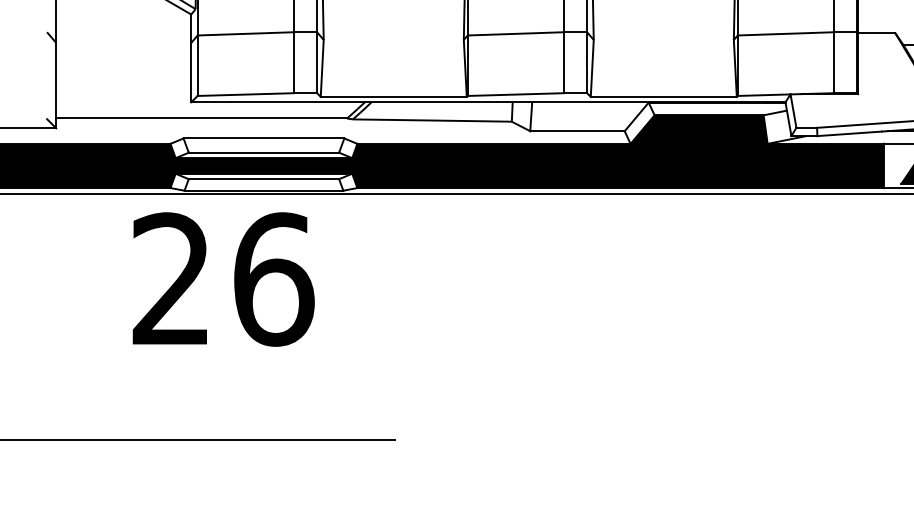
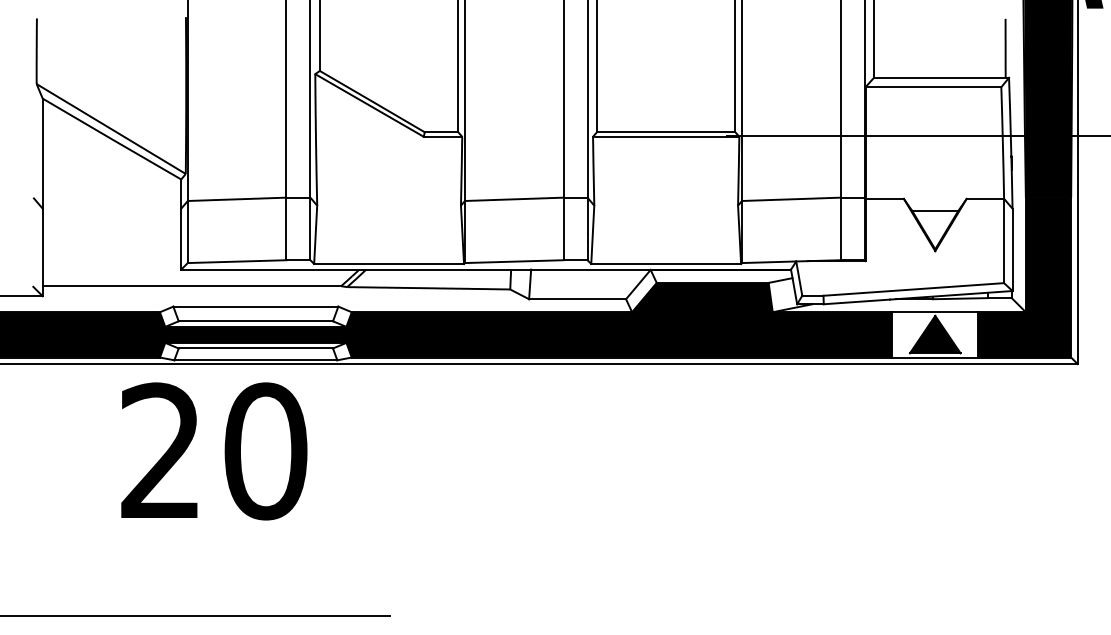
text: (274, 279) -> (266, 451), 26 -> 20

